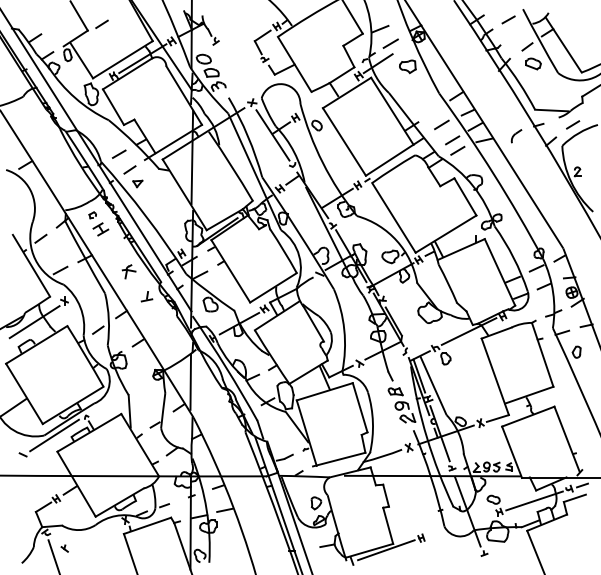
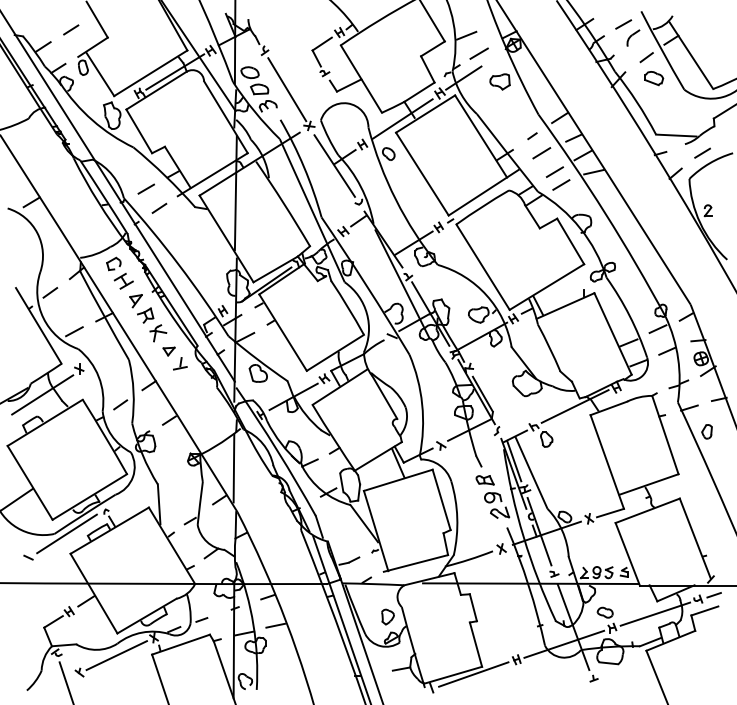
line: (102, 23) -> (71, 29), moved
line: (234, 72) -> (287, 89), added
line: (328, 97) -> (402, 119), added
line: (434, 111) -> (532, 136), added
part: (516, 135) -> (633, 37), moved
part: (137, 183) -> (168, 351), moved
part: (92, 214) -> (113, 263), size x1.67
part: (115, 251) -> (141, 308), added
line: (460, 524) -> (564, 643), added
line: (94, 534) -> (116, 655), added

